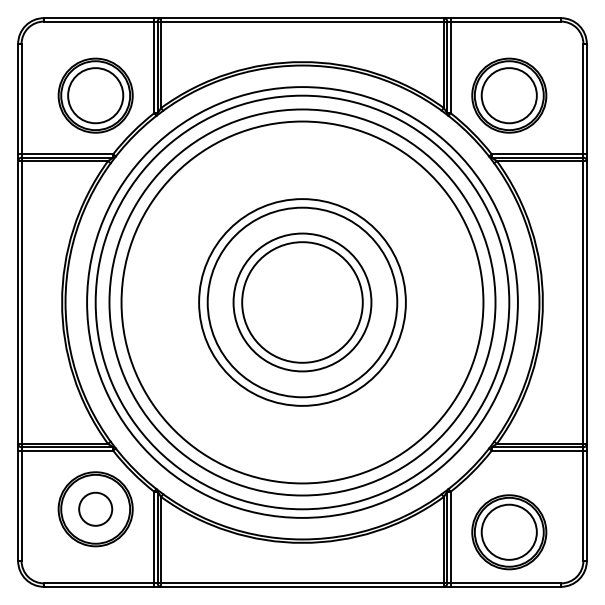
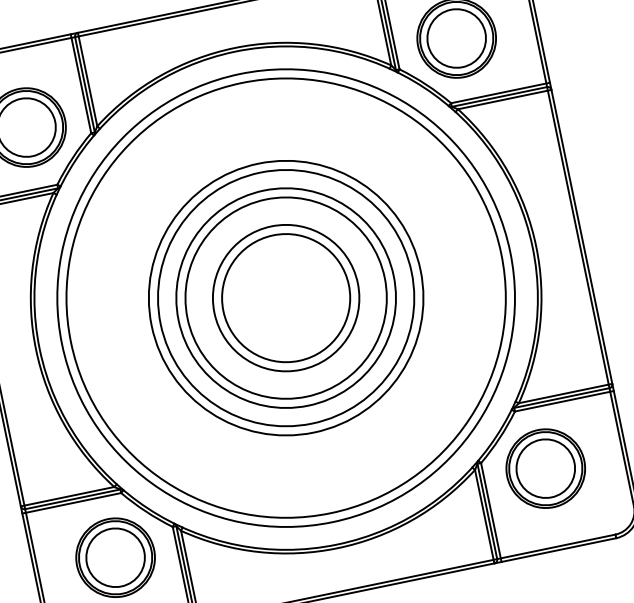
circle: (302, 302) -> (286, 298), size x0.62
circle: (302, 302) -> (286, 298), size x0.71
circle: (95, 508) -> (115, 556), size x1.67
part: (509, 532) -> (546, 468), moved

